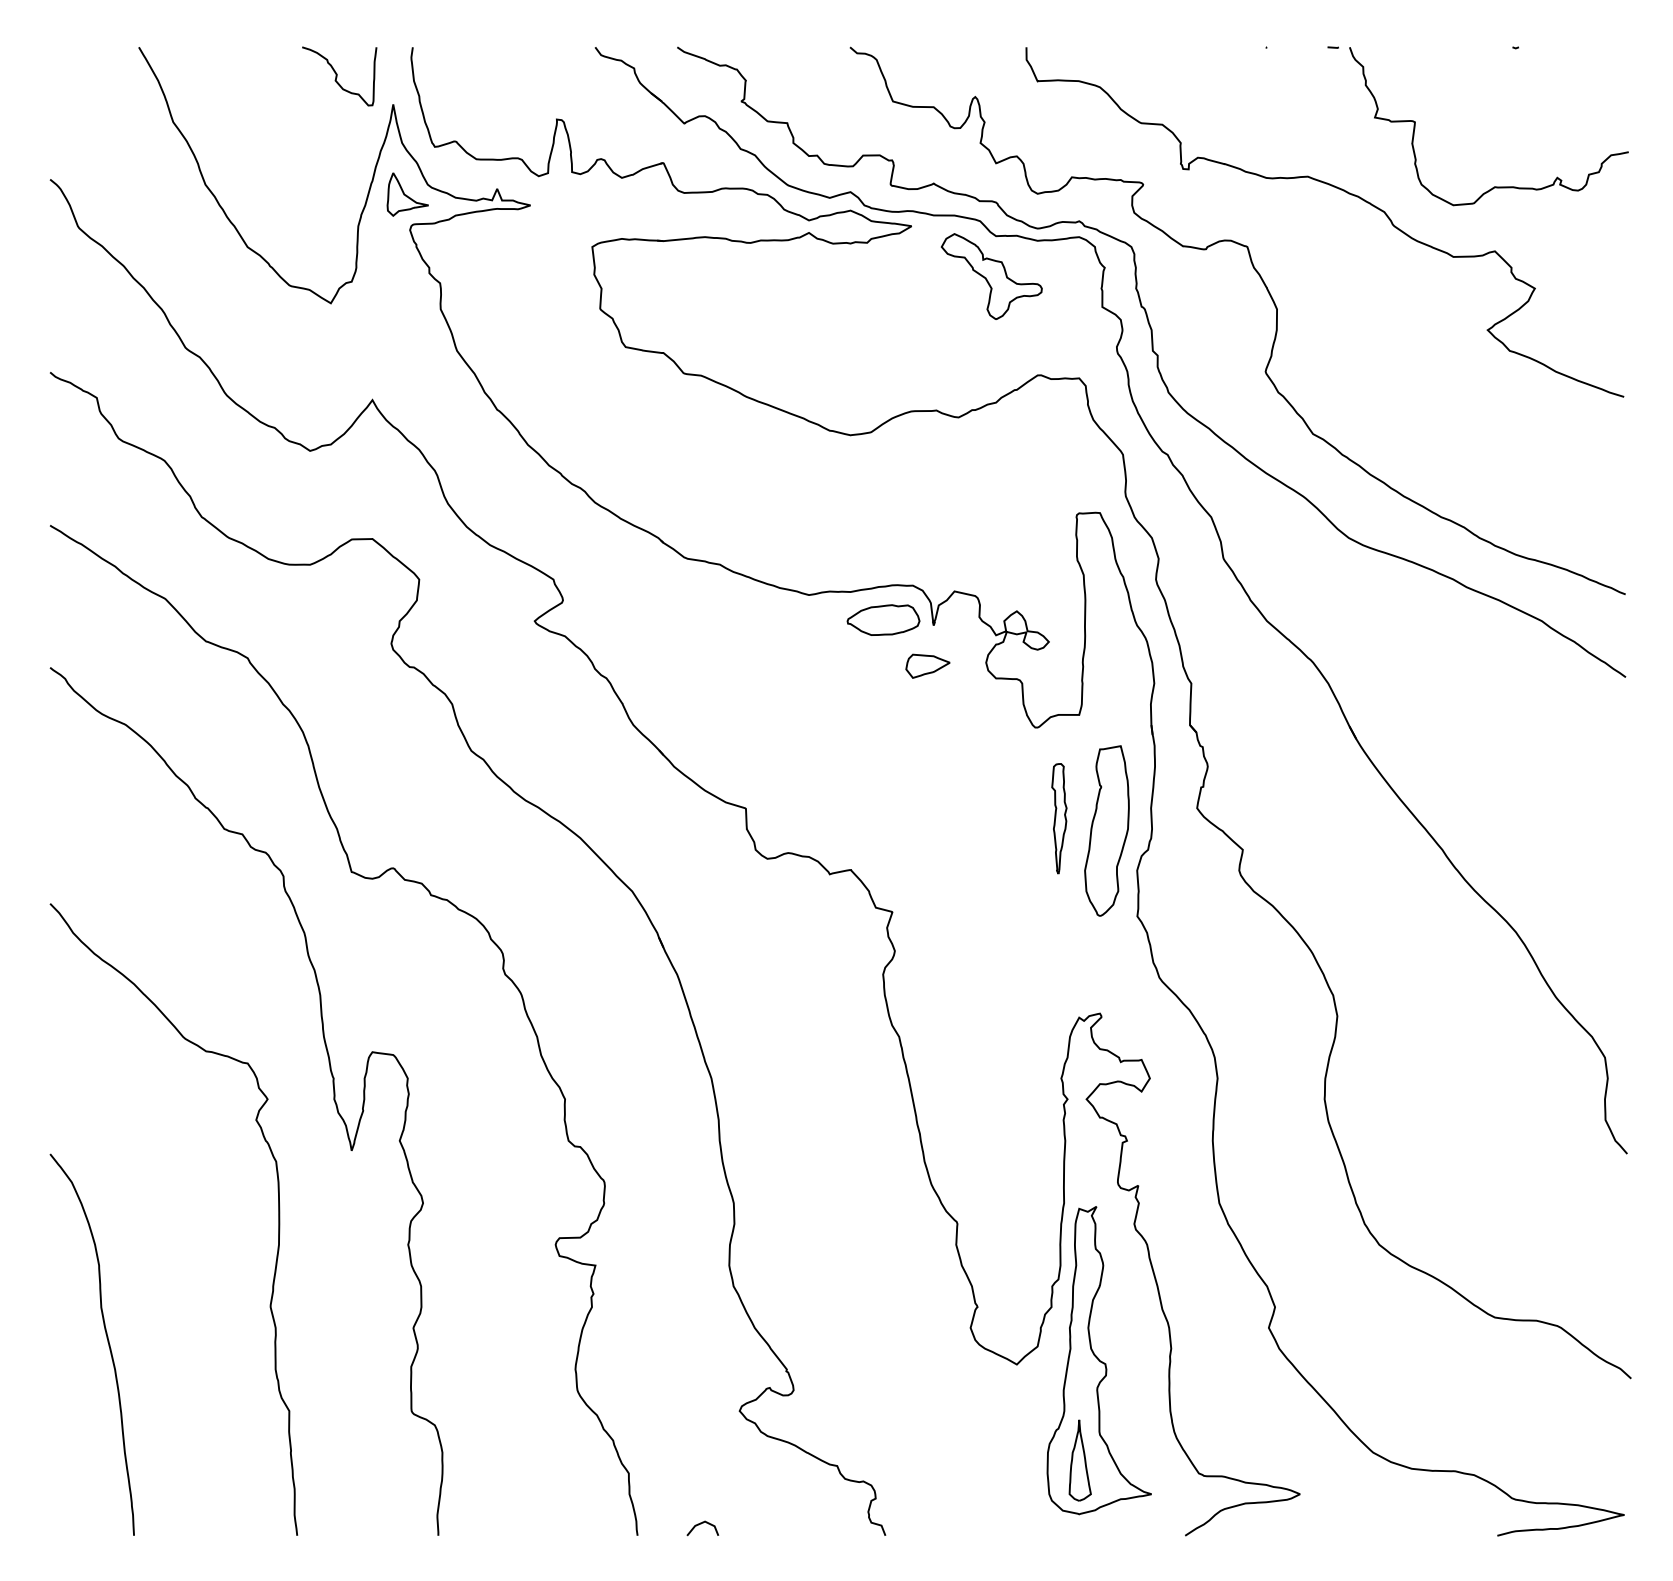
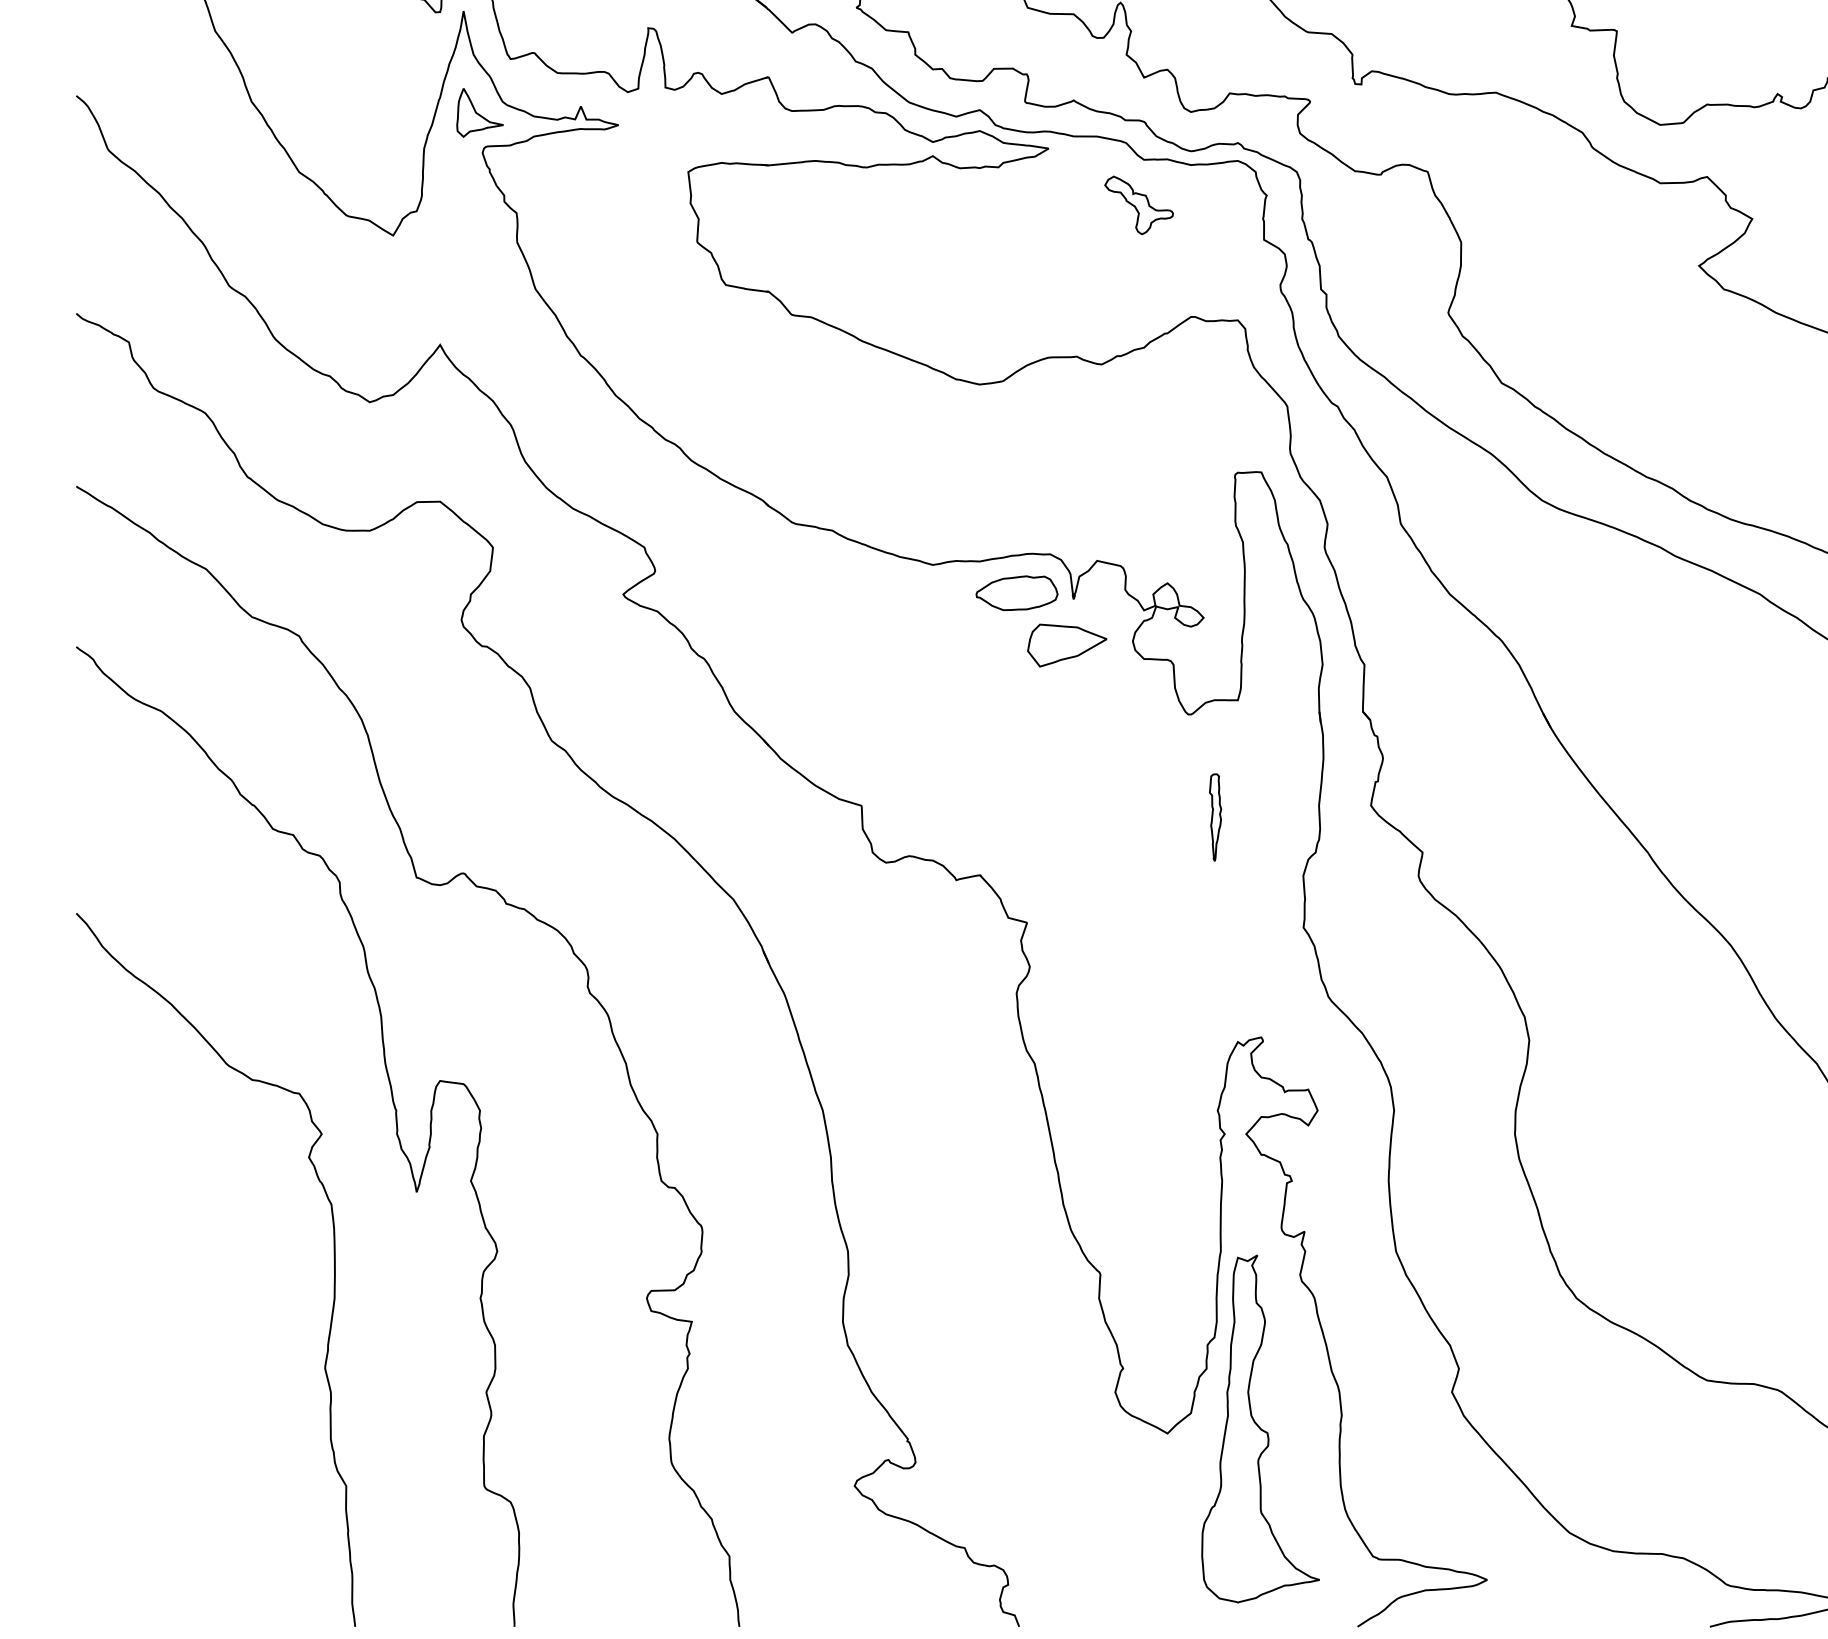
part: (991, 276) -> (1138, 205), size x0.6
part: (927, 665) -> (1066, 644), size x1.6
part: (1059, 818) -> (1215, 817), size x0.7
part: (1106, 830) -> (1268, 830), removed
curve: (107, 1342) -> (141, 1408), removed
part: (1079, 1460) -> (1238, 1541), removed
line: (701, 1524) -> (811, 1614), removed

